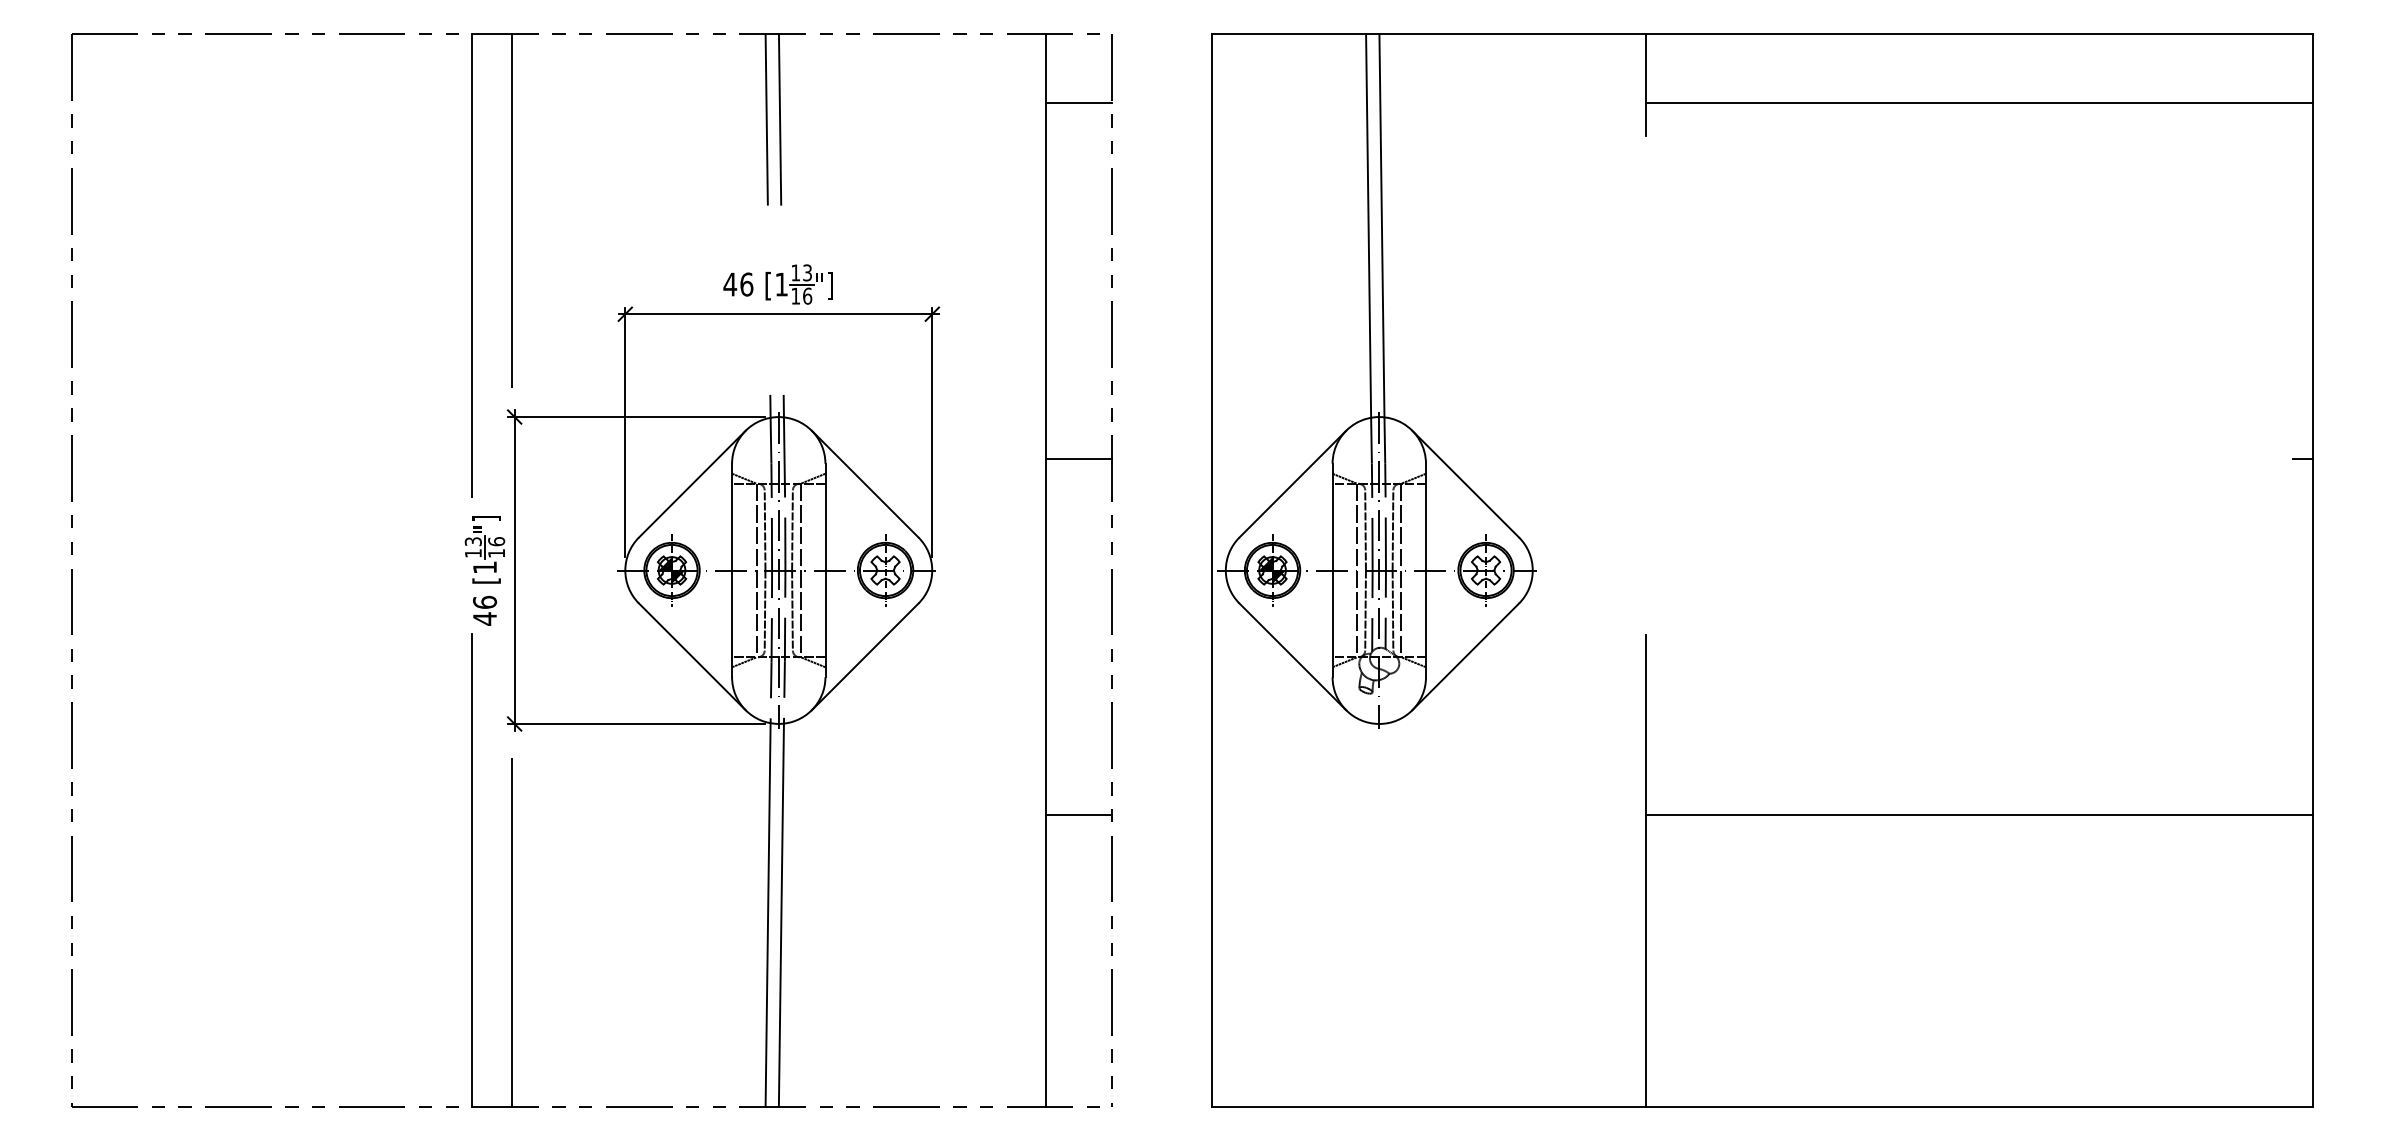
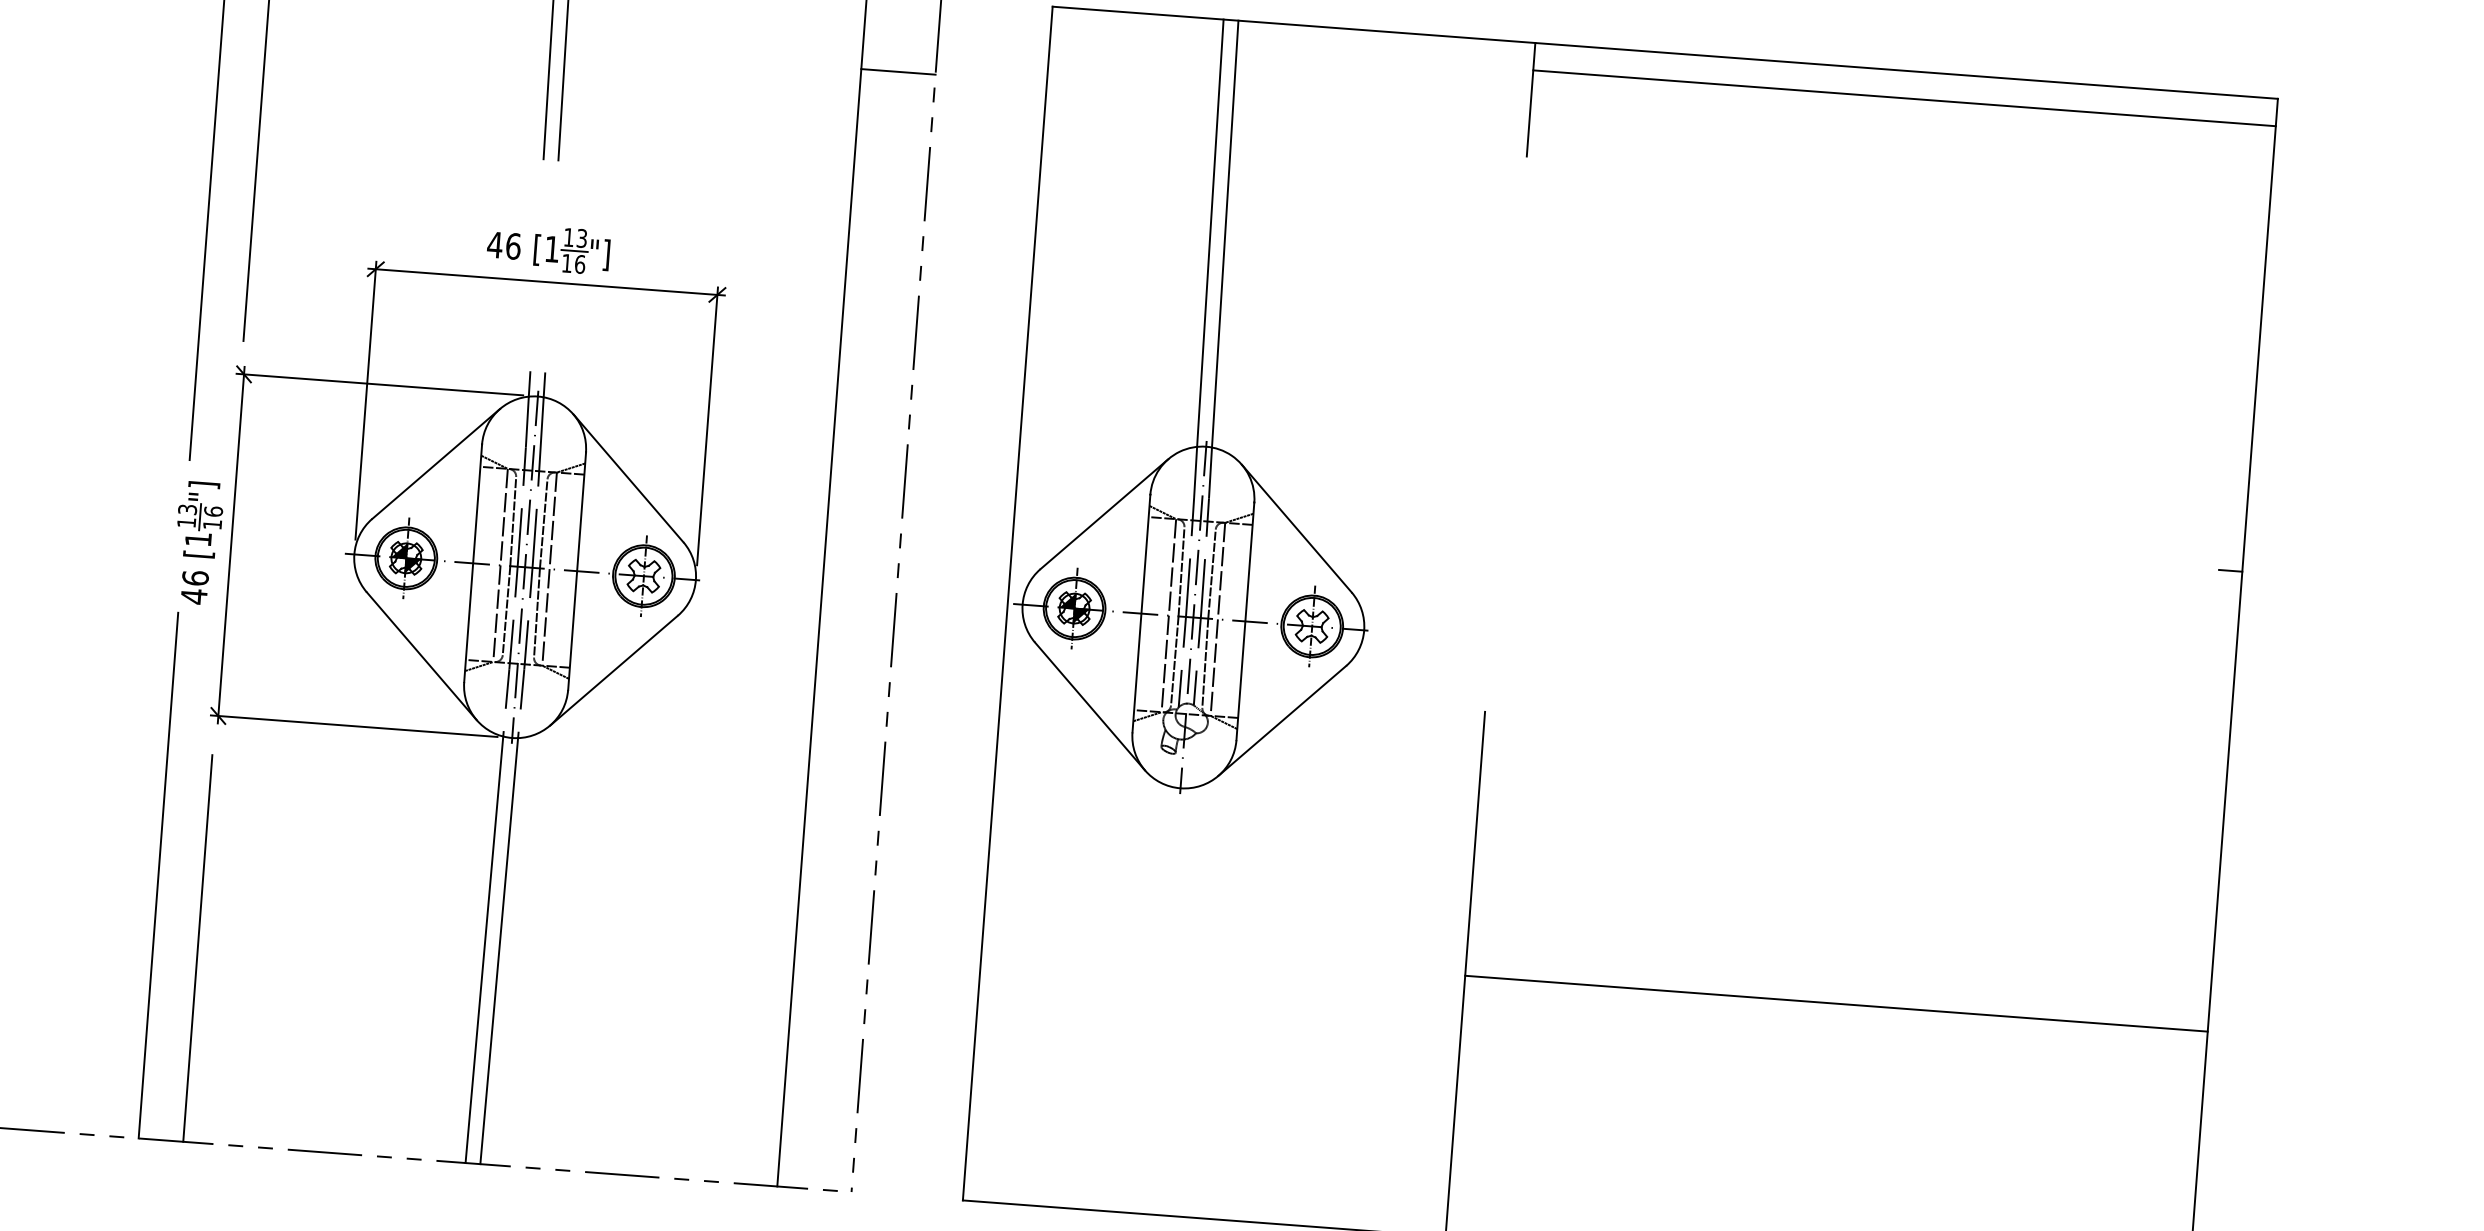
line: (1979, 102) -> (1904, 97), moved
line: (1078, 459) -> (867, 468), removed
line: (1078, 815) -> (838, 865), removed
line: (1979, 815) -> (1836, 1003), moved

